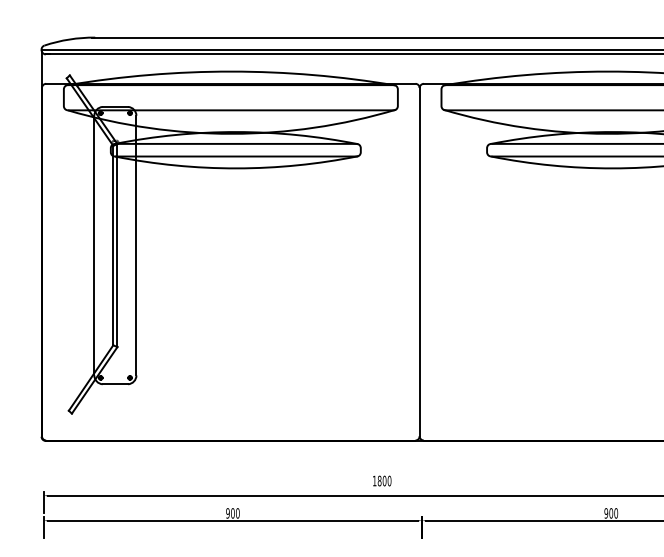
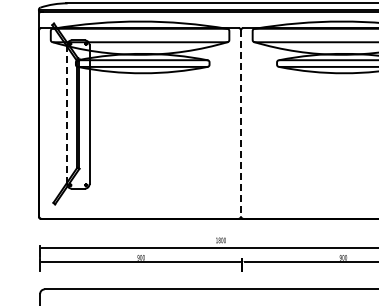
line: (95, 247) -> (67, 115), solid -> dashed
line: (420, 262) -> (241, 123), solid -> dashed

